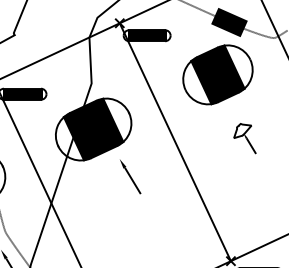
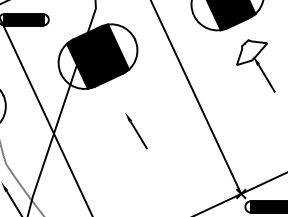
part: (244, 138) -> (255, 65), size x1.67
part: (130, 176) -> (136, 130), moved

